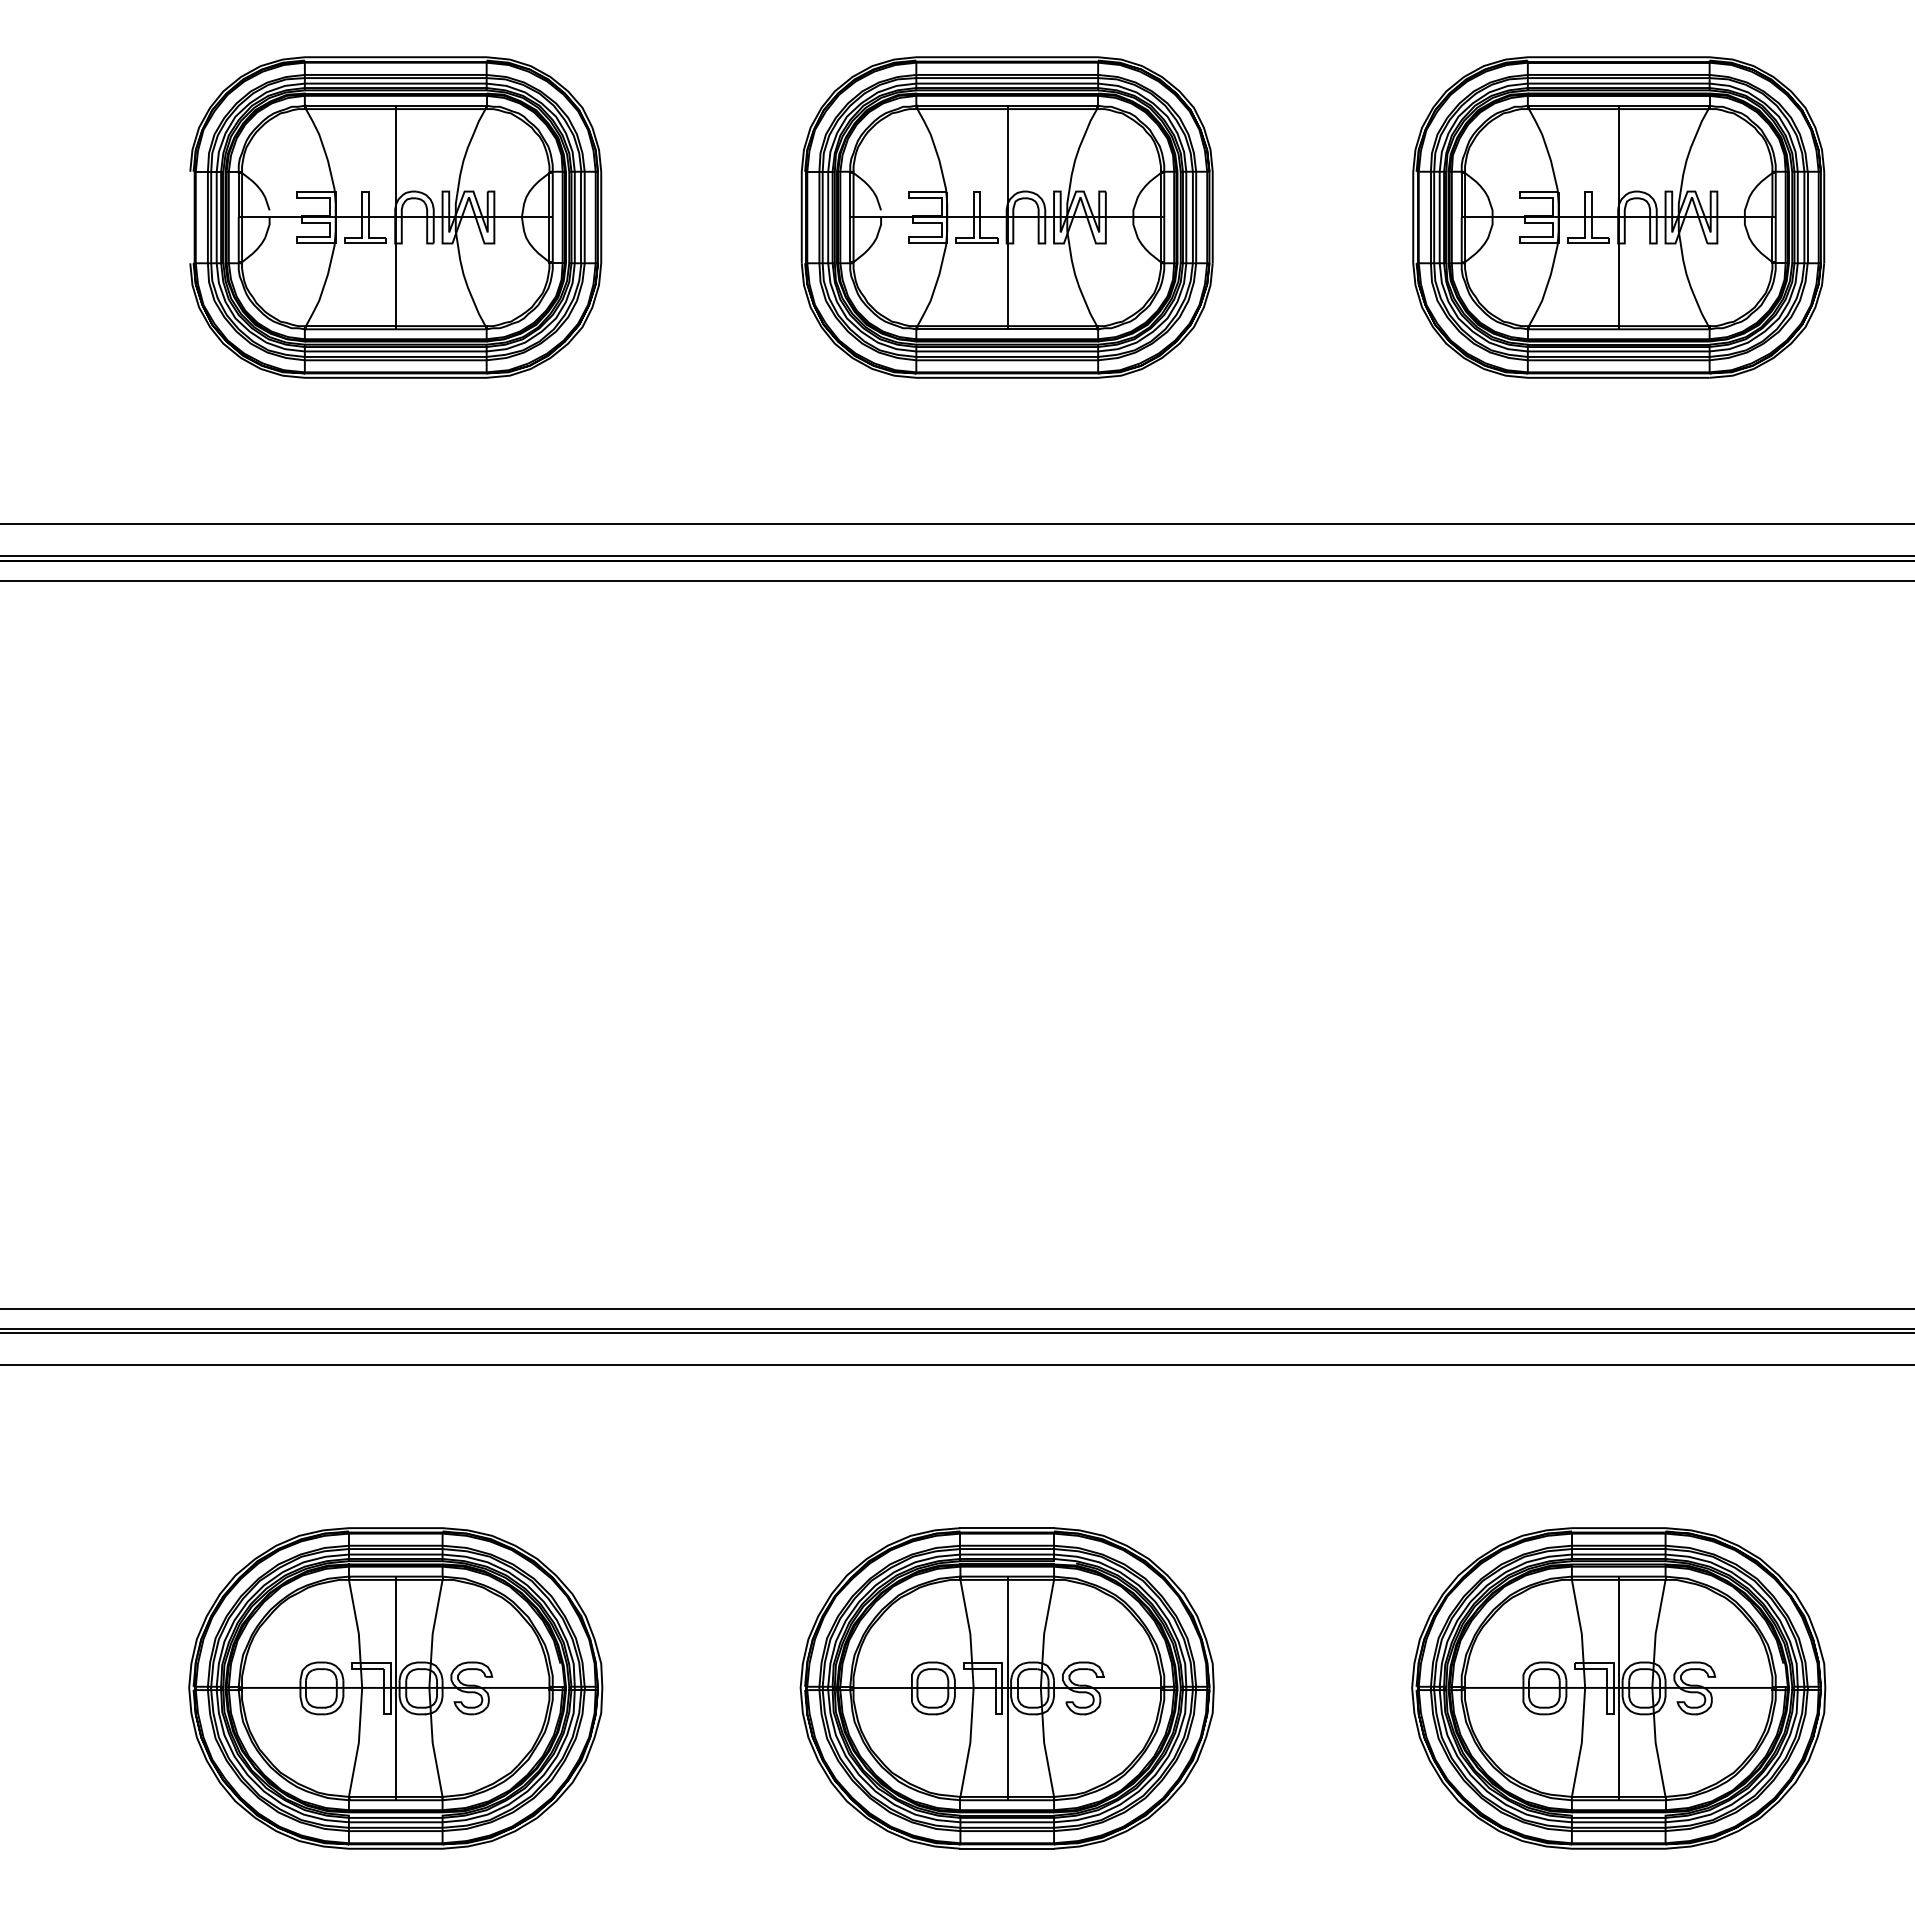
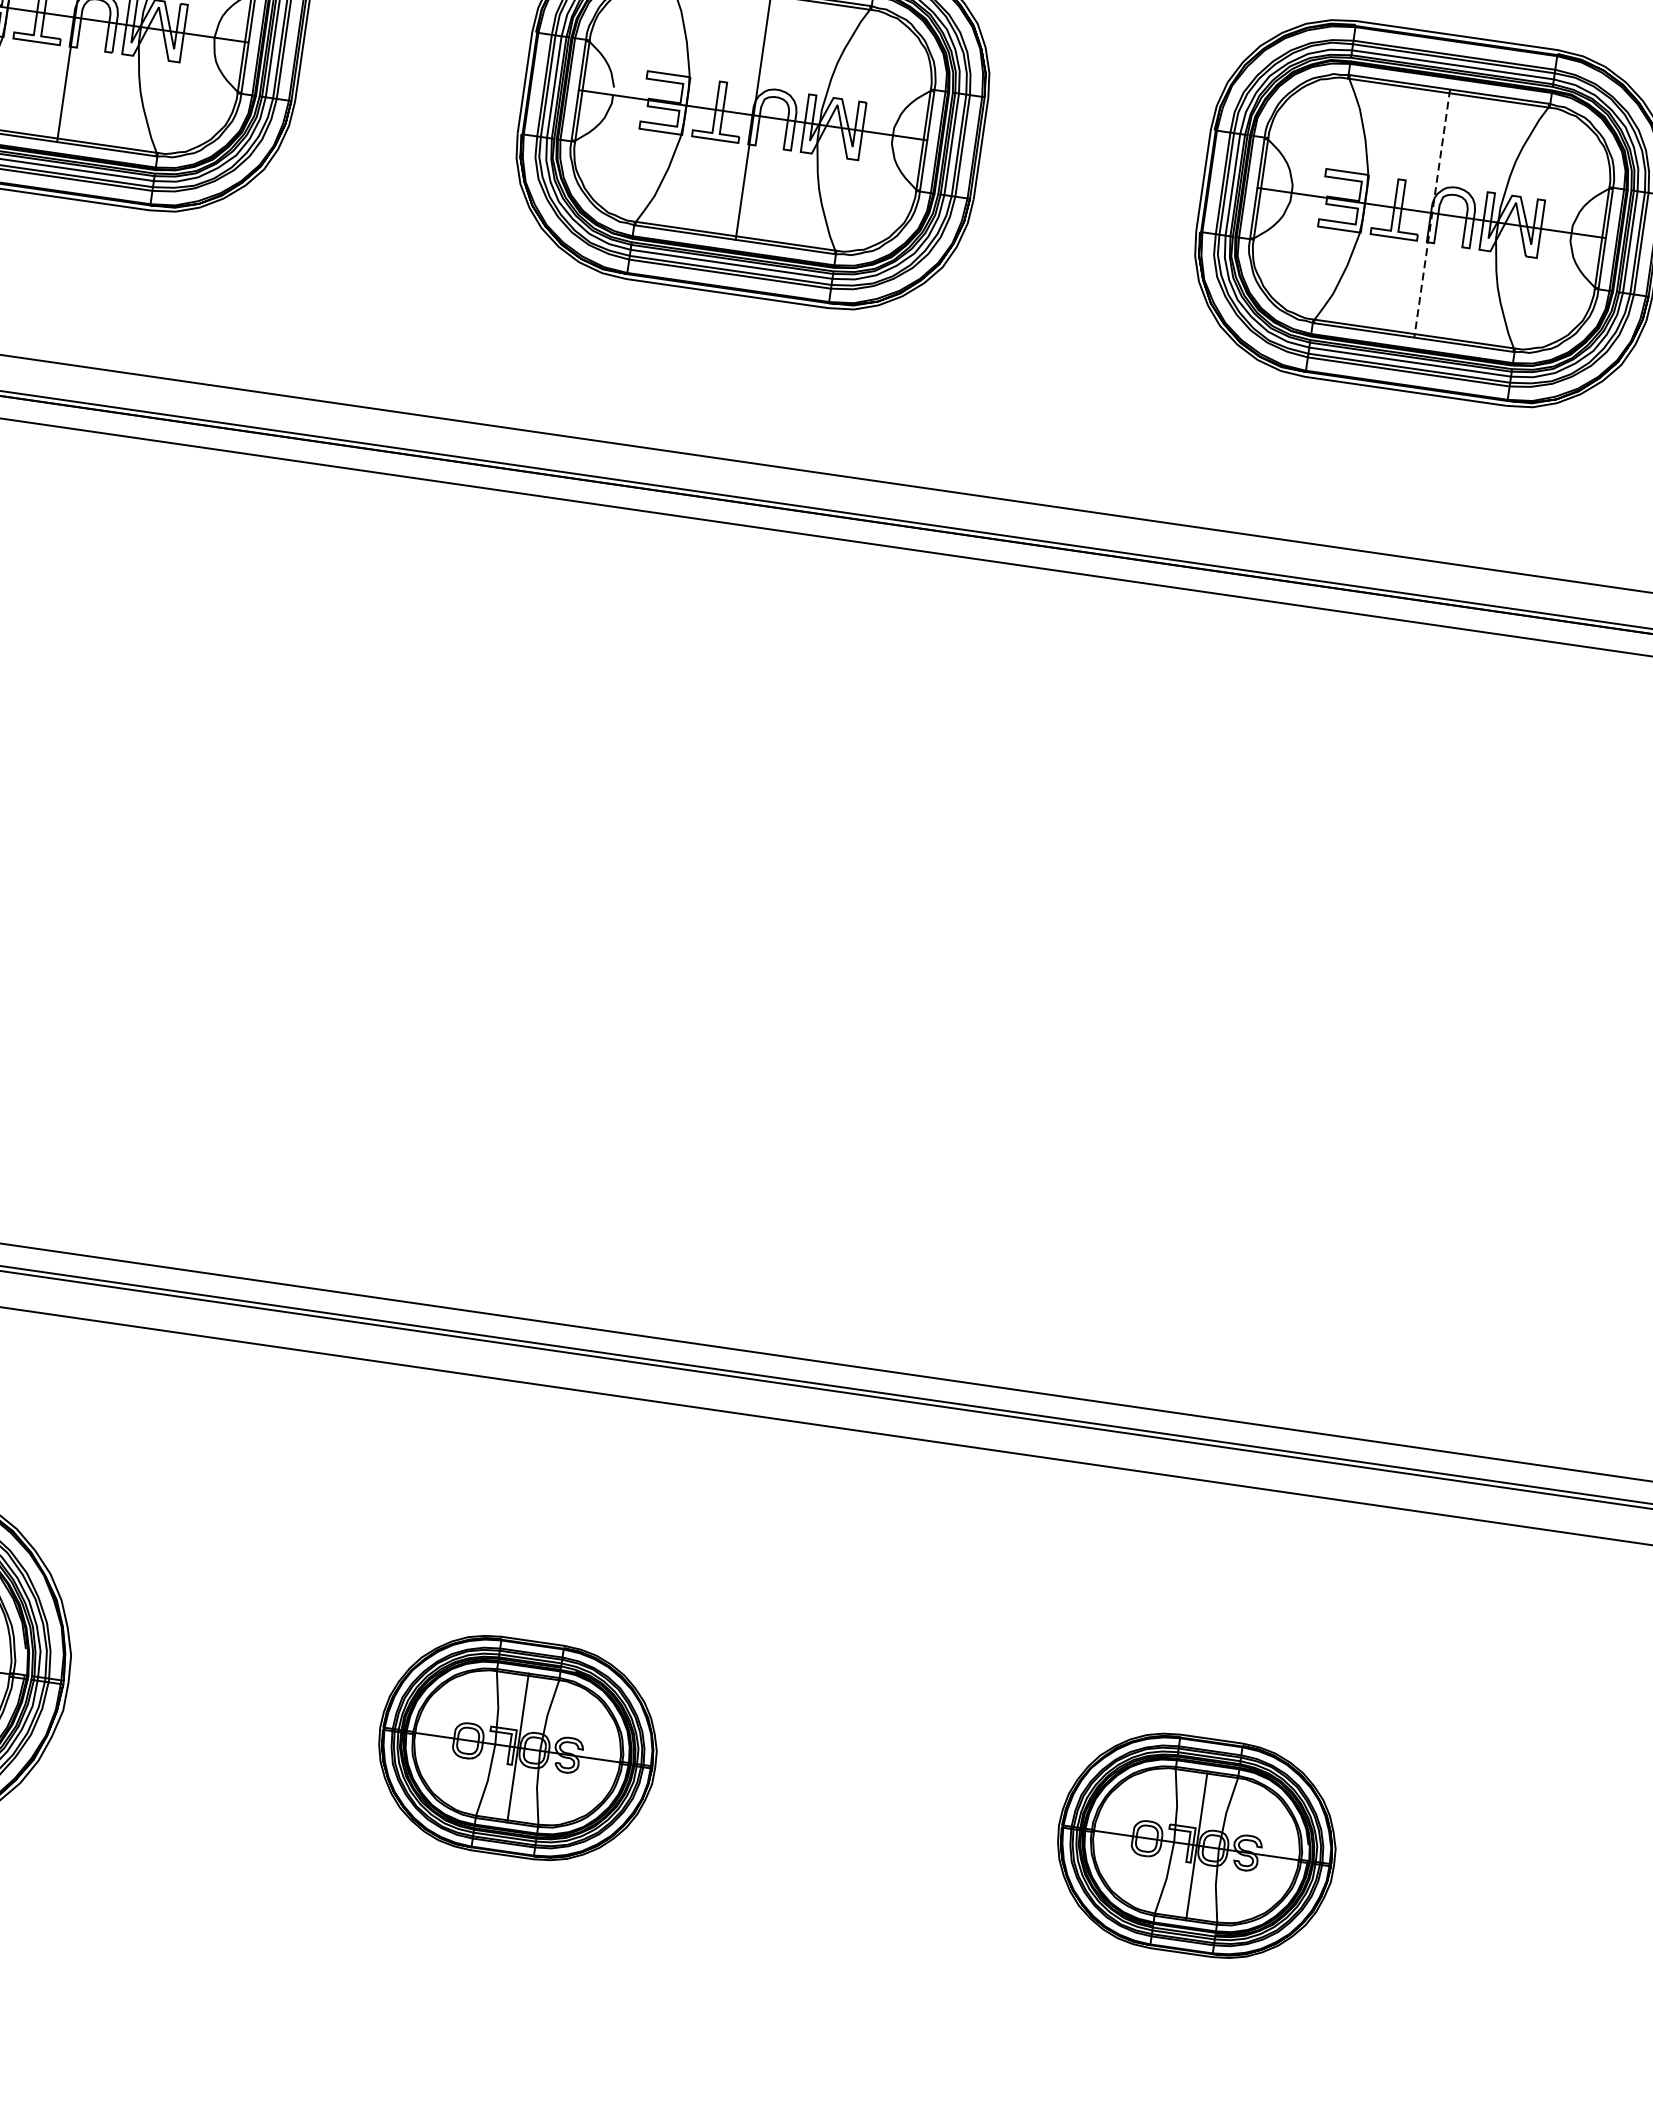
line: (1619, 217) -> (1432, 213), solid -> dashed
part: (1006, 1688) -> (516, 1747), size x0.6
part: (1618, 1688) -> (1196, 1845), size x0.6

